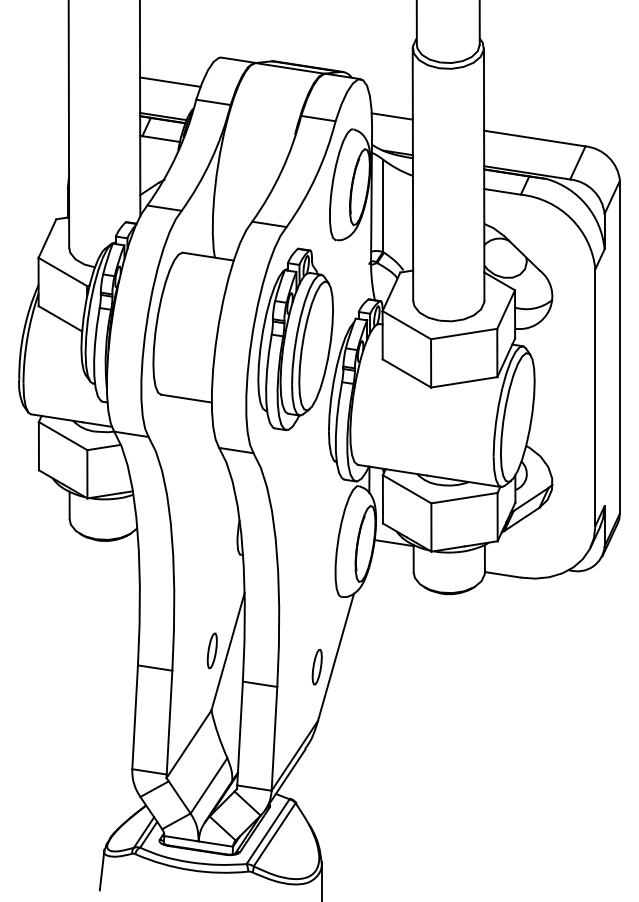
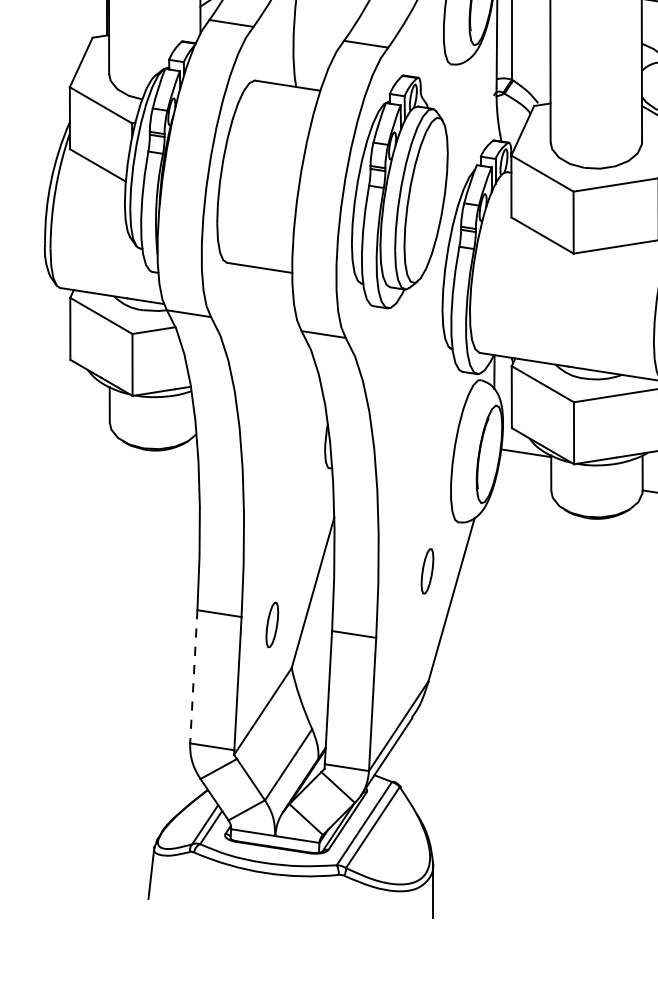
part: (211, 650) -> (271, 624), moved
part: (316, 667) -> (426, 571), moved
line: (135, 717) -> (194, 677), solid -> dashed

